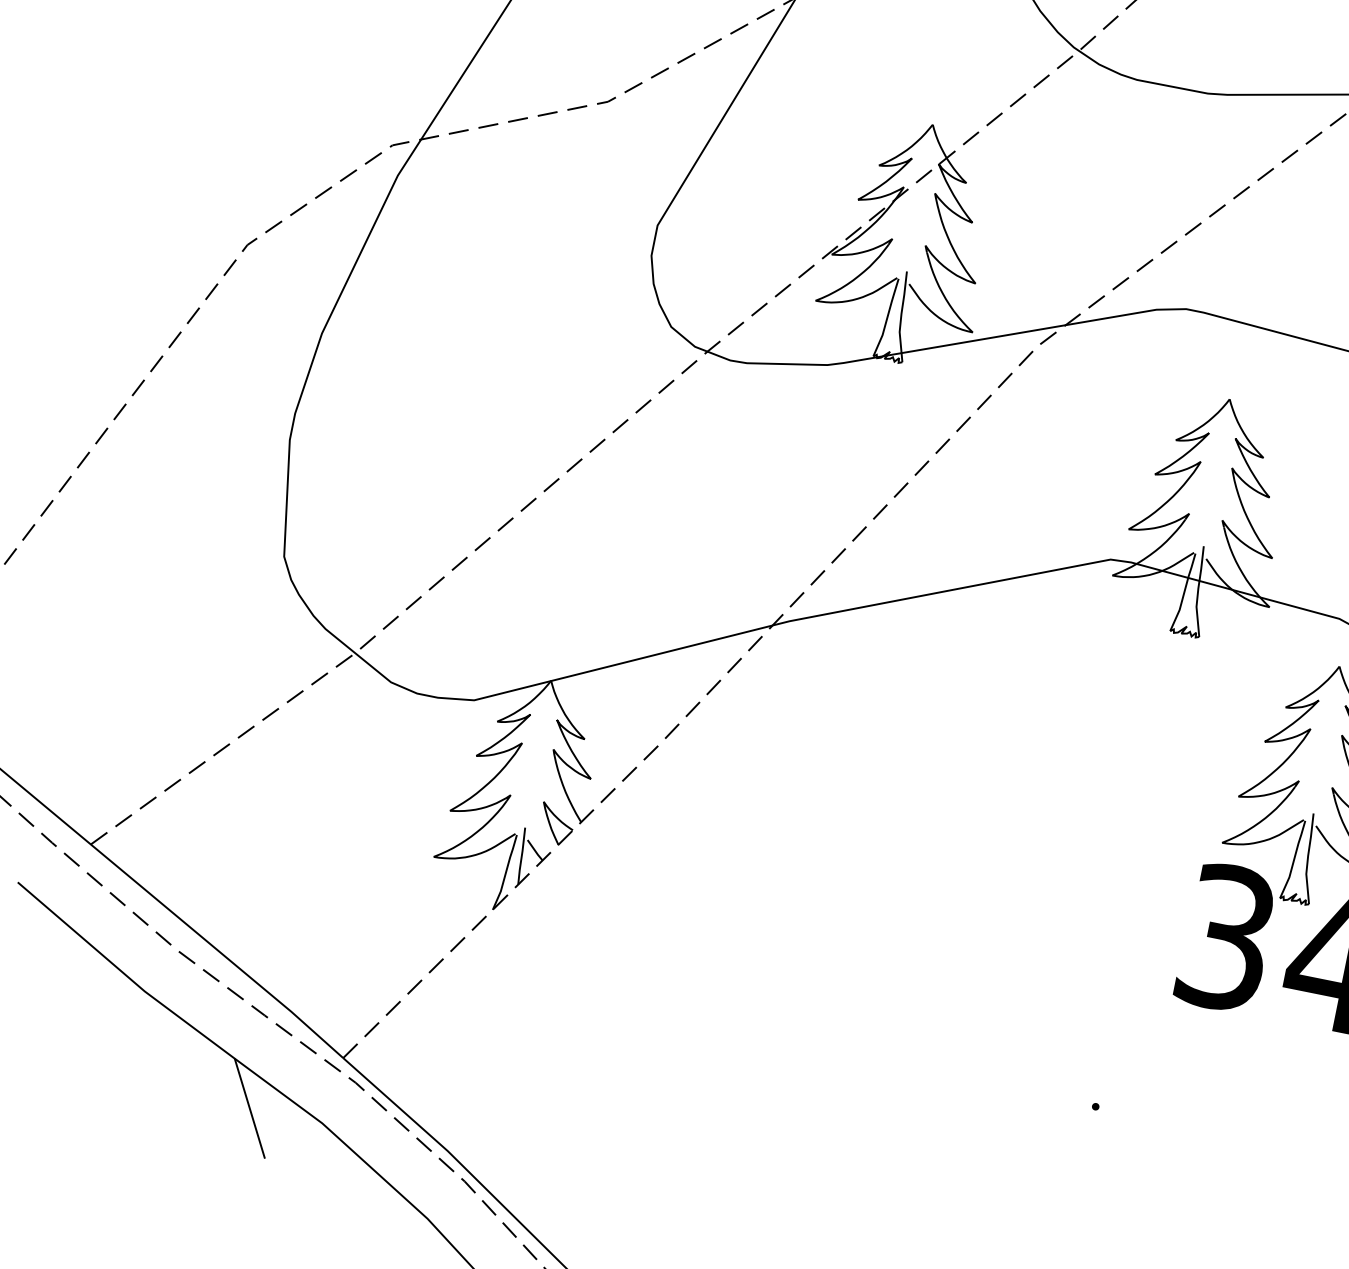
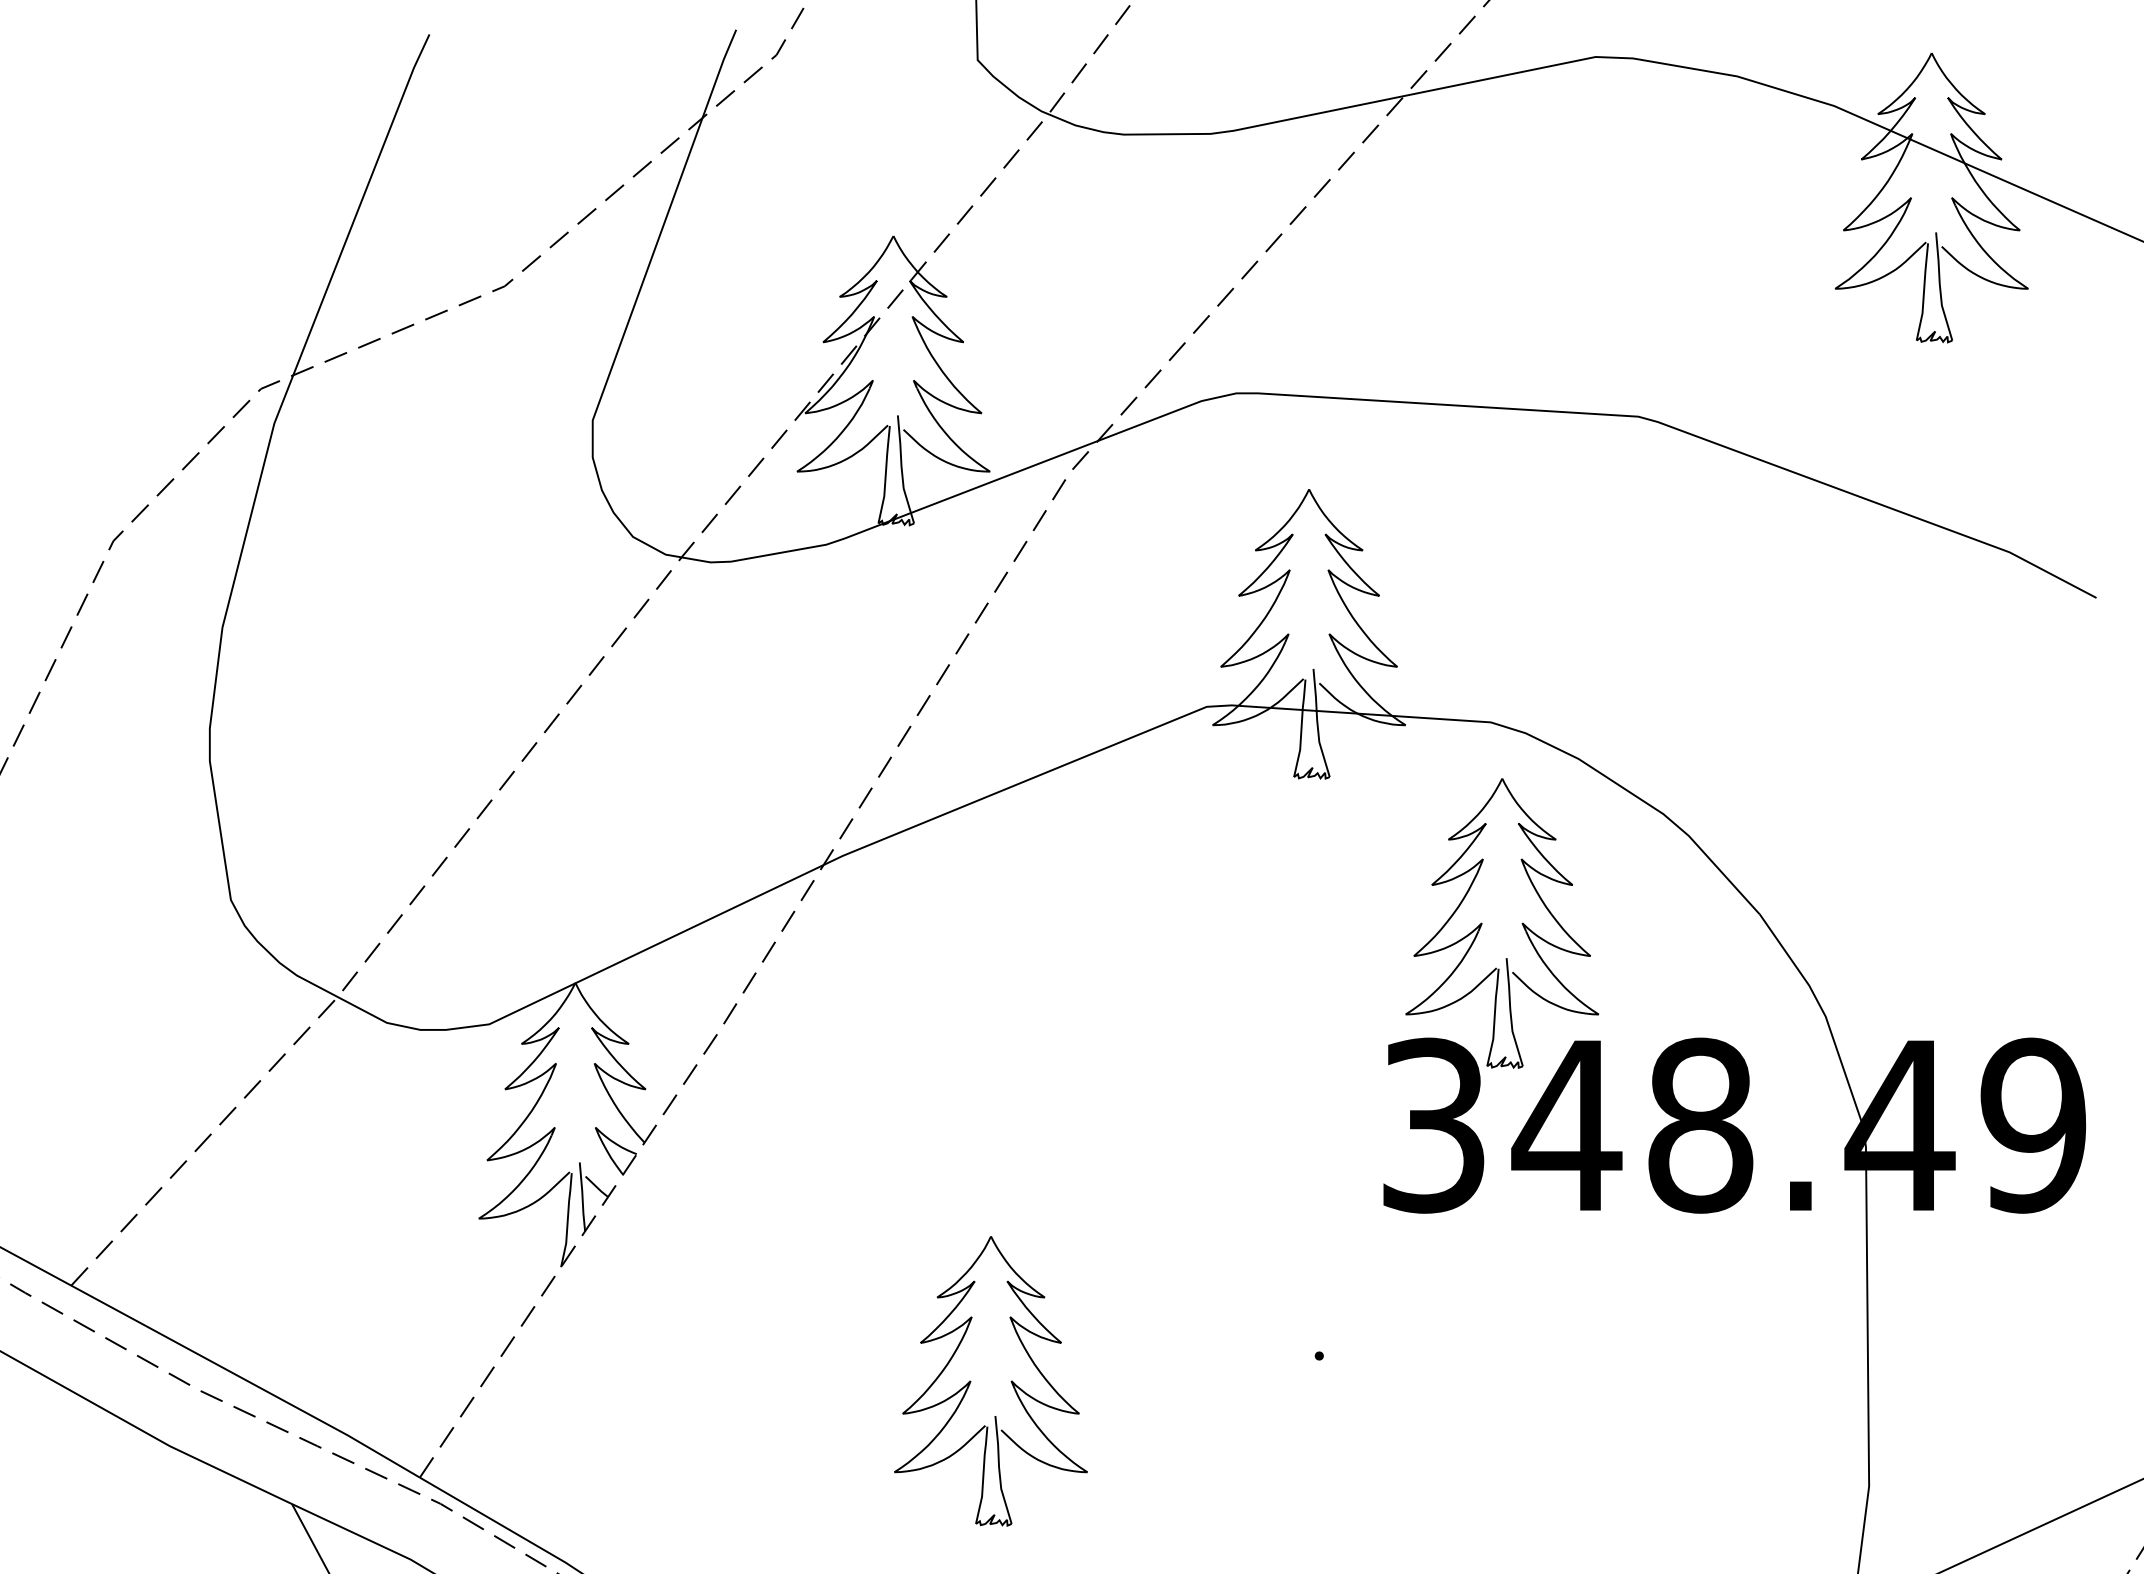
part: (808, 1070) -> (971, 1381), added

